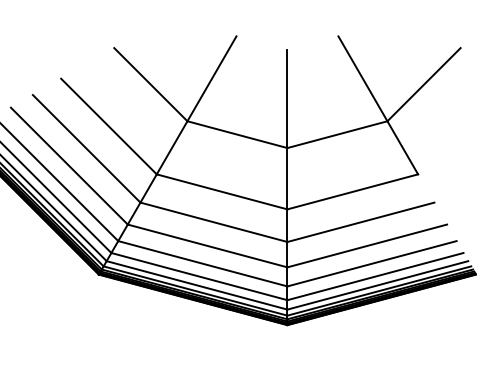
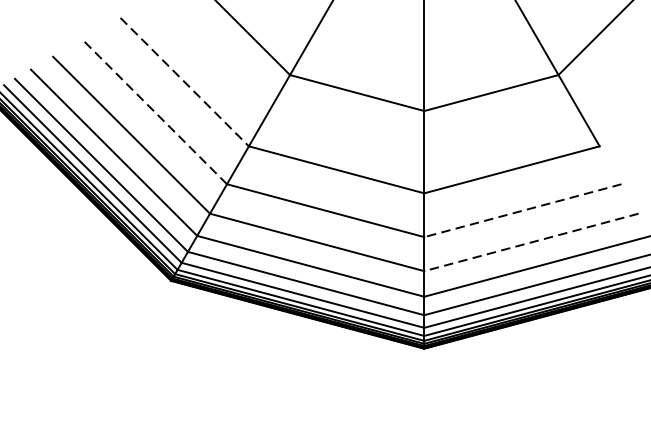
line: (108, 126) -> (184, 82), solid -> dashed
line: (86, 148) -> (154, 111), solid -> dashed
line: (360, 222) -> (522, 210), solid -> dashed
line: (367, 245) -> (531, 241), solid -> dashed

